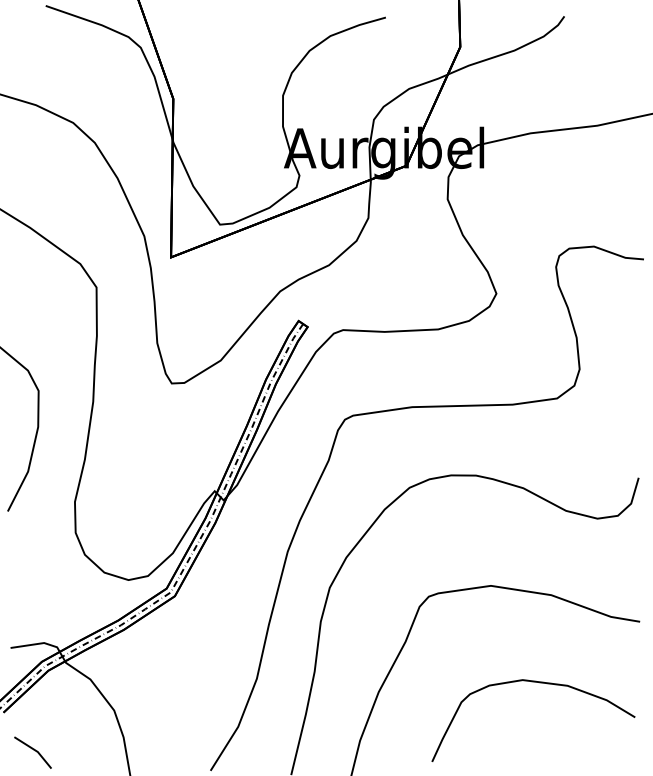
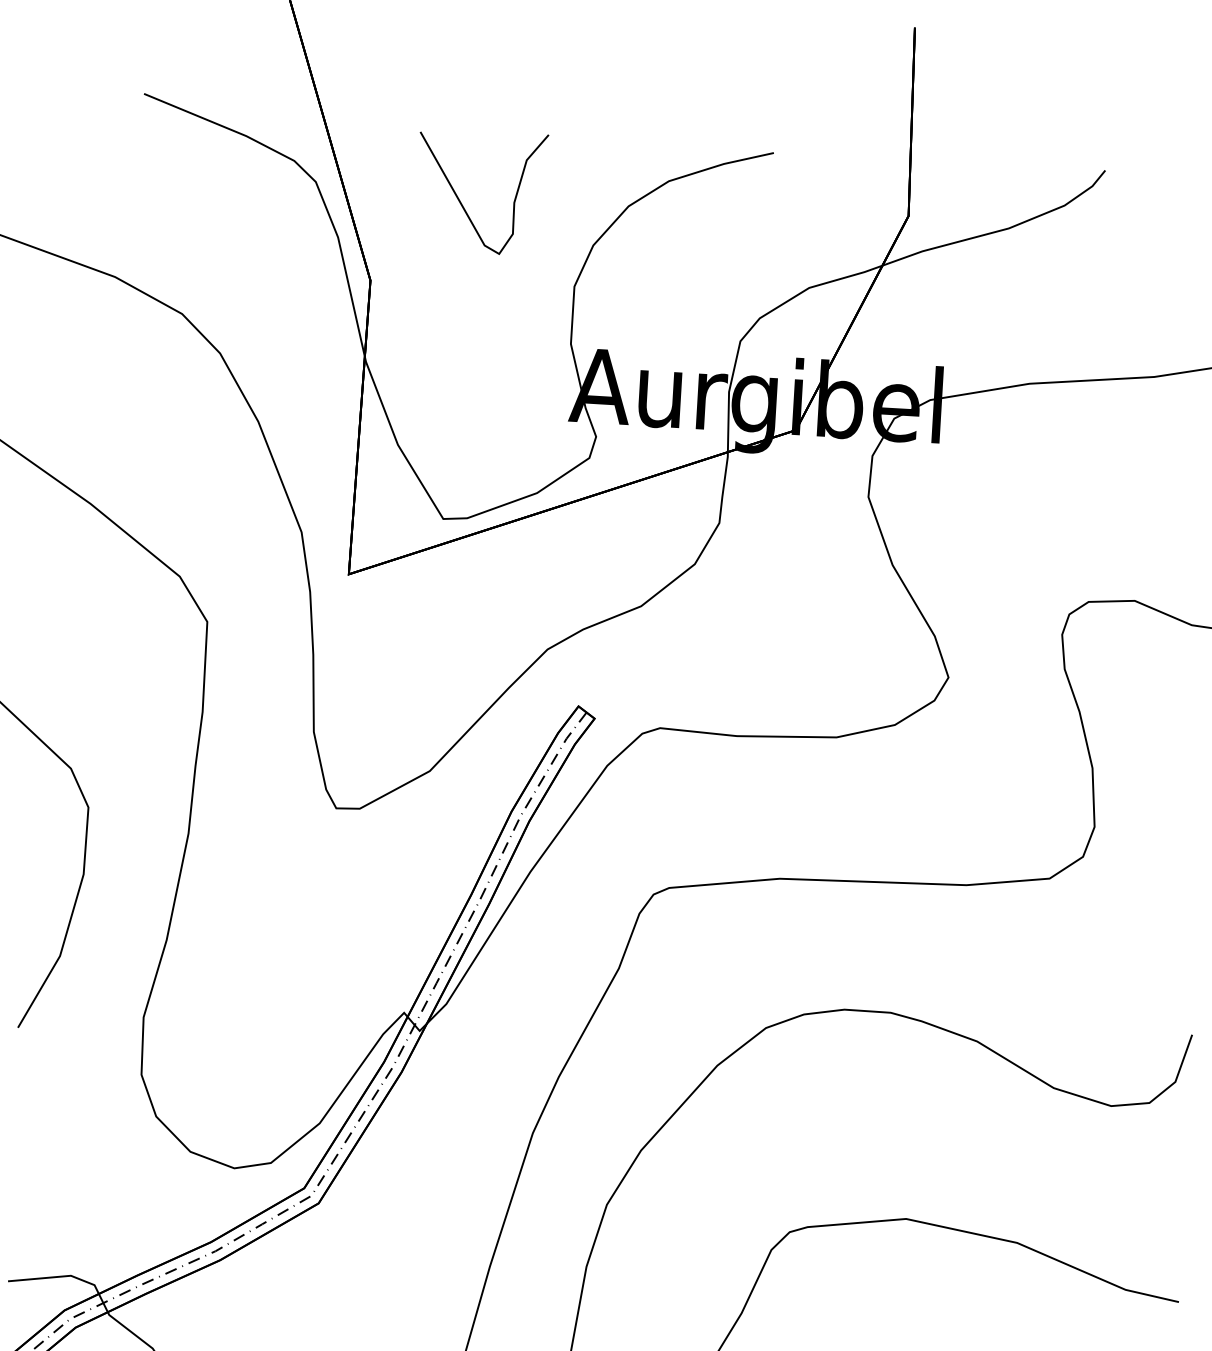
curve: (219, 52) -> (461, 199), added

